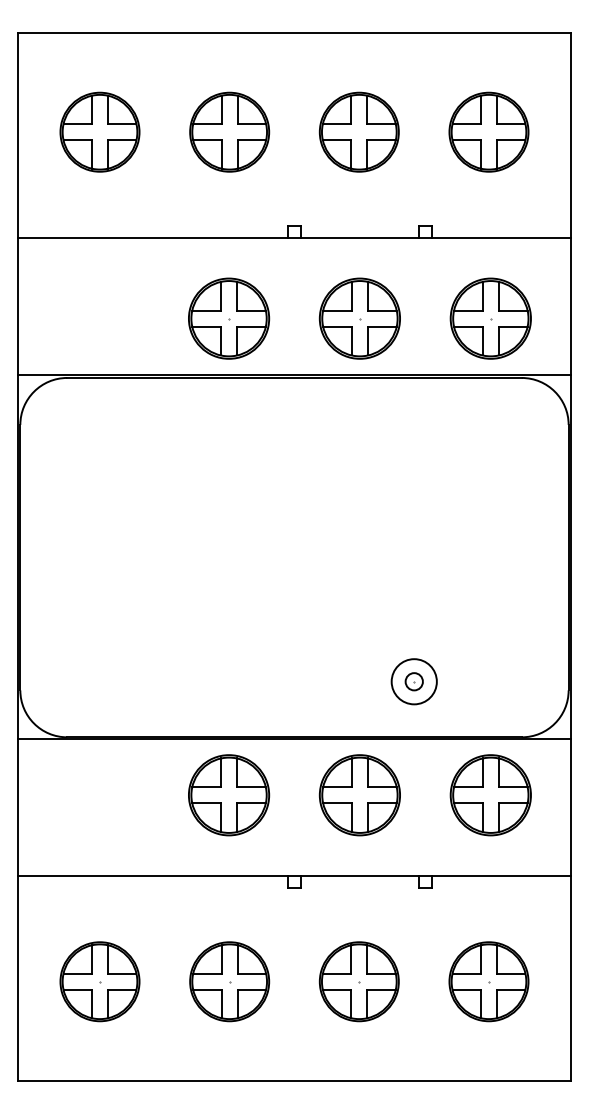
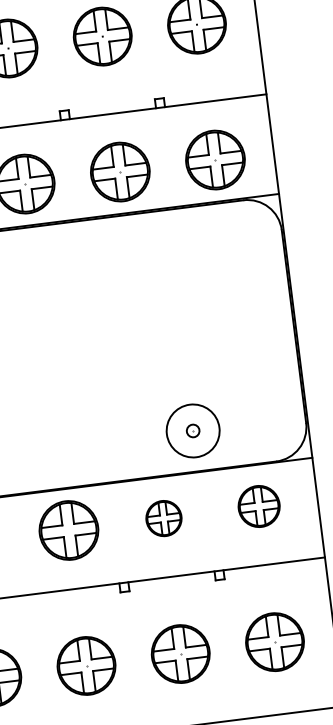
circle: (413, 681) -> (192, 430), size x1.6
part: (359, 795) -> (163, 518), size x0.6
part: (490, 795) -> (259, 506), size x0.7

